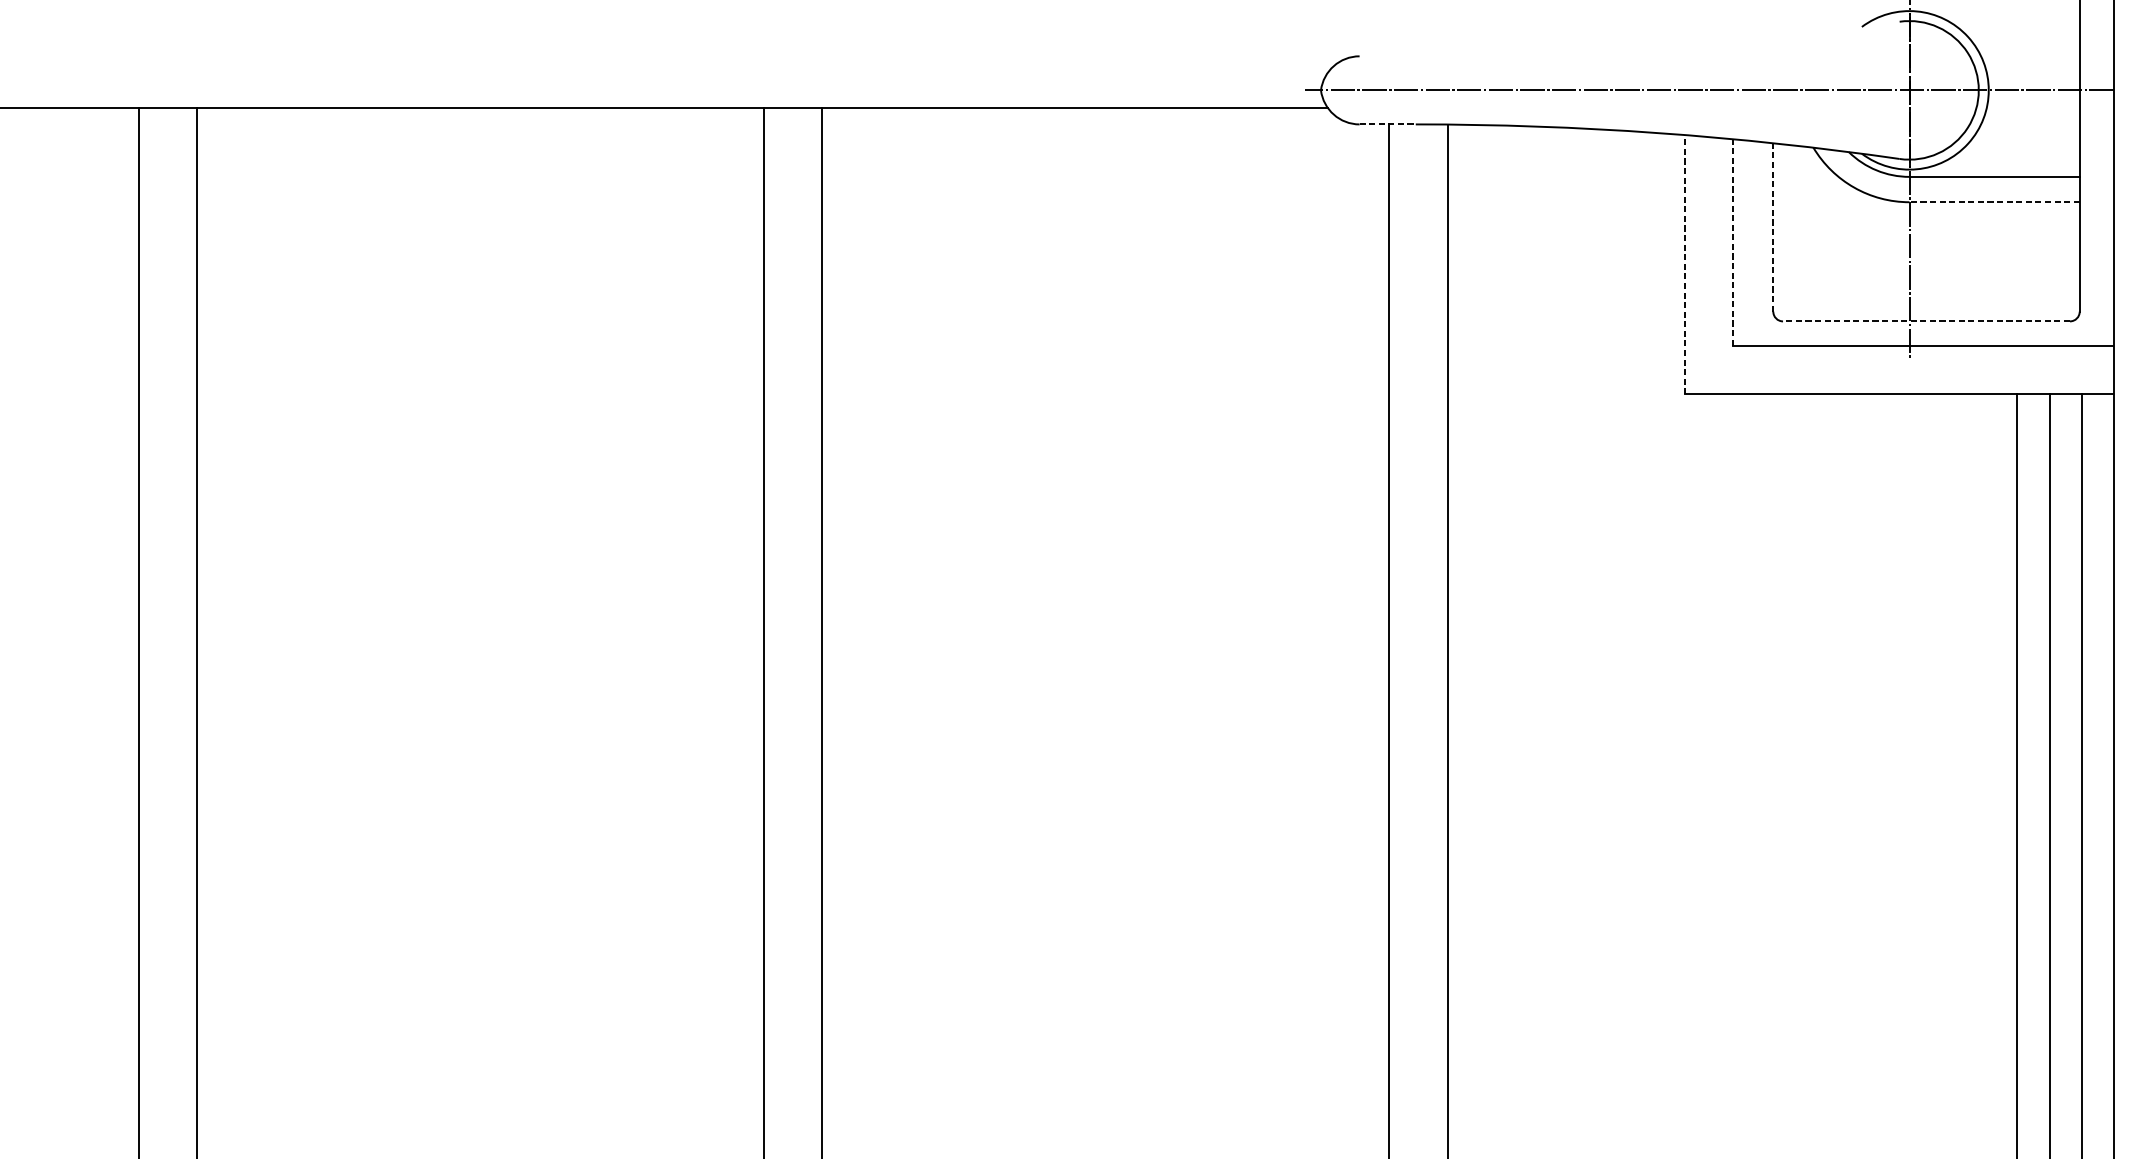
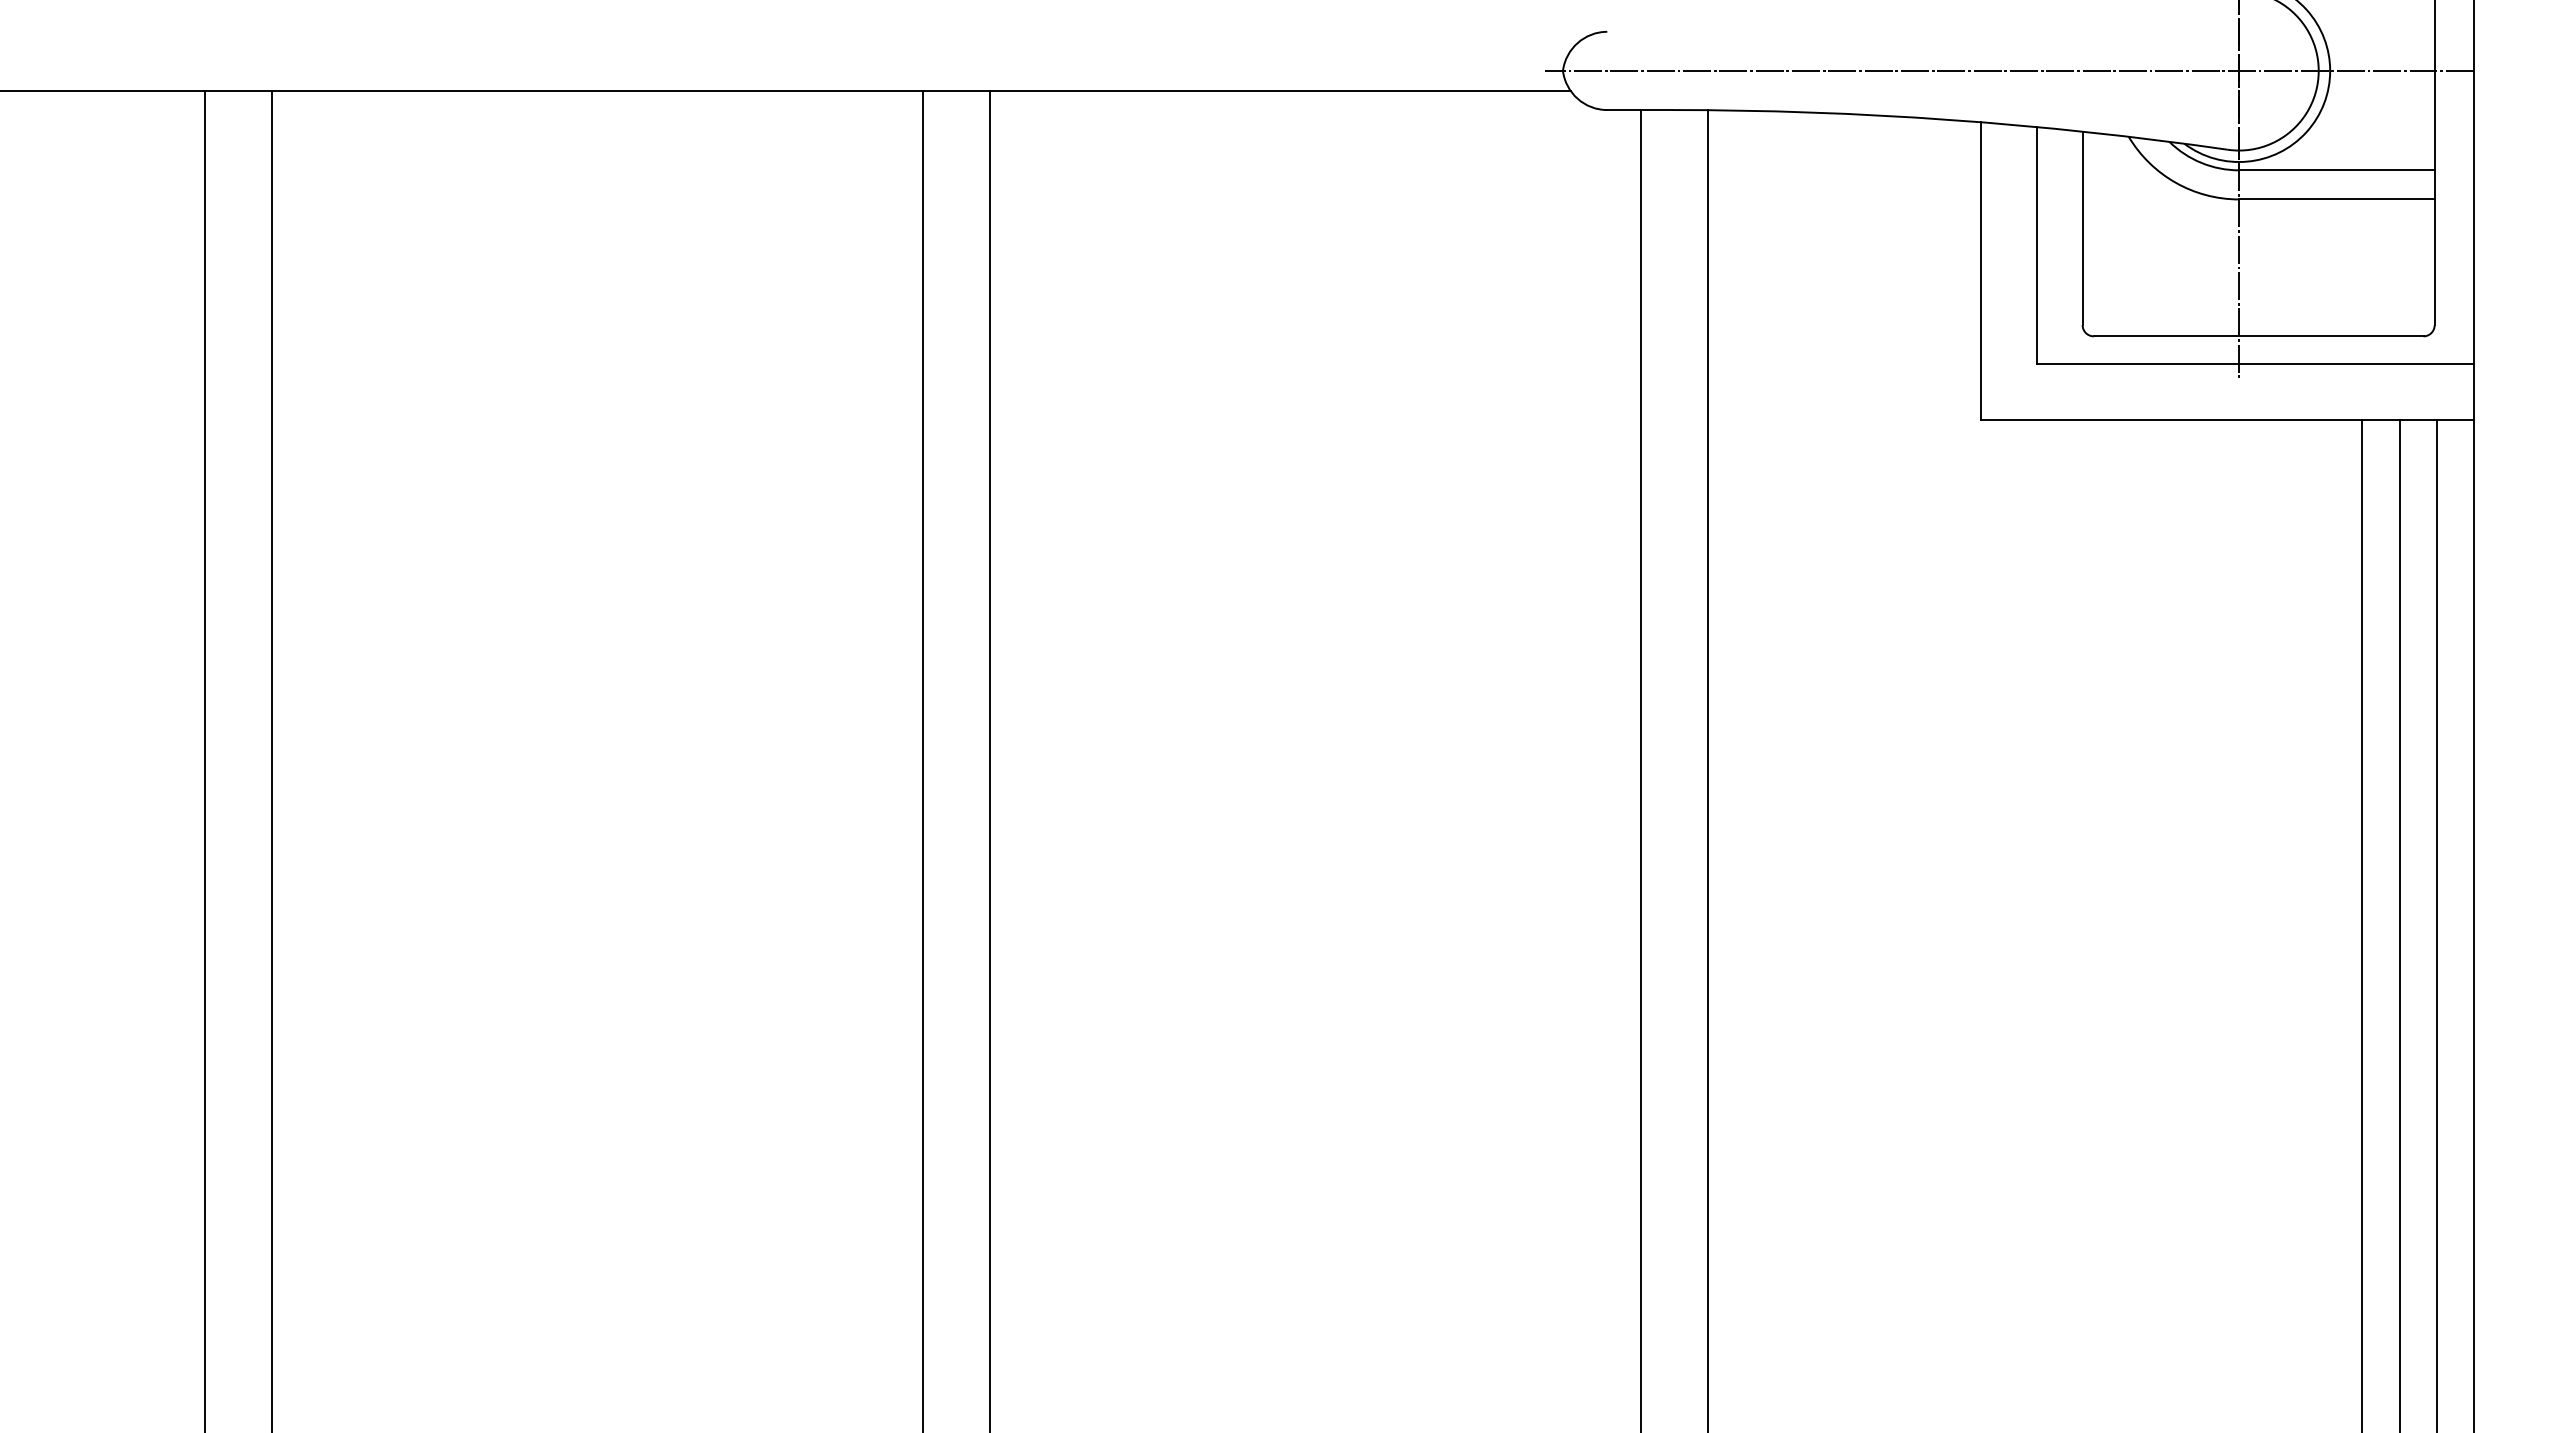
line: (1388, 124) -> (1640, 110), dashed -> solid
line: (1994, 202) -> (2336, 199), dashed -> solid
line: (1773, 227) -> (2082, 228), dashed -> solid
line: (1733, 242) -> (2036, 245), dashed -> solid
line: (1685, 264) -> (1981, 271), dashed -> solid
line: (1926, 321) -> (2258, 336), dashed -> solid

